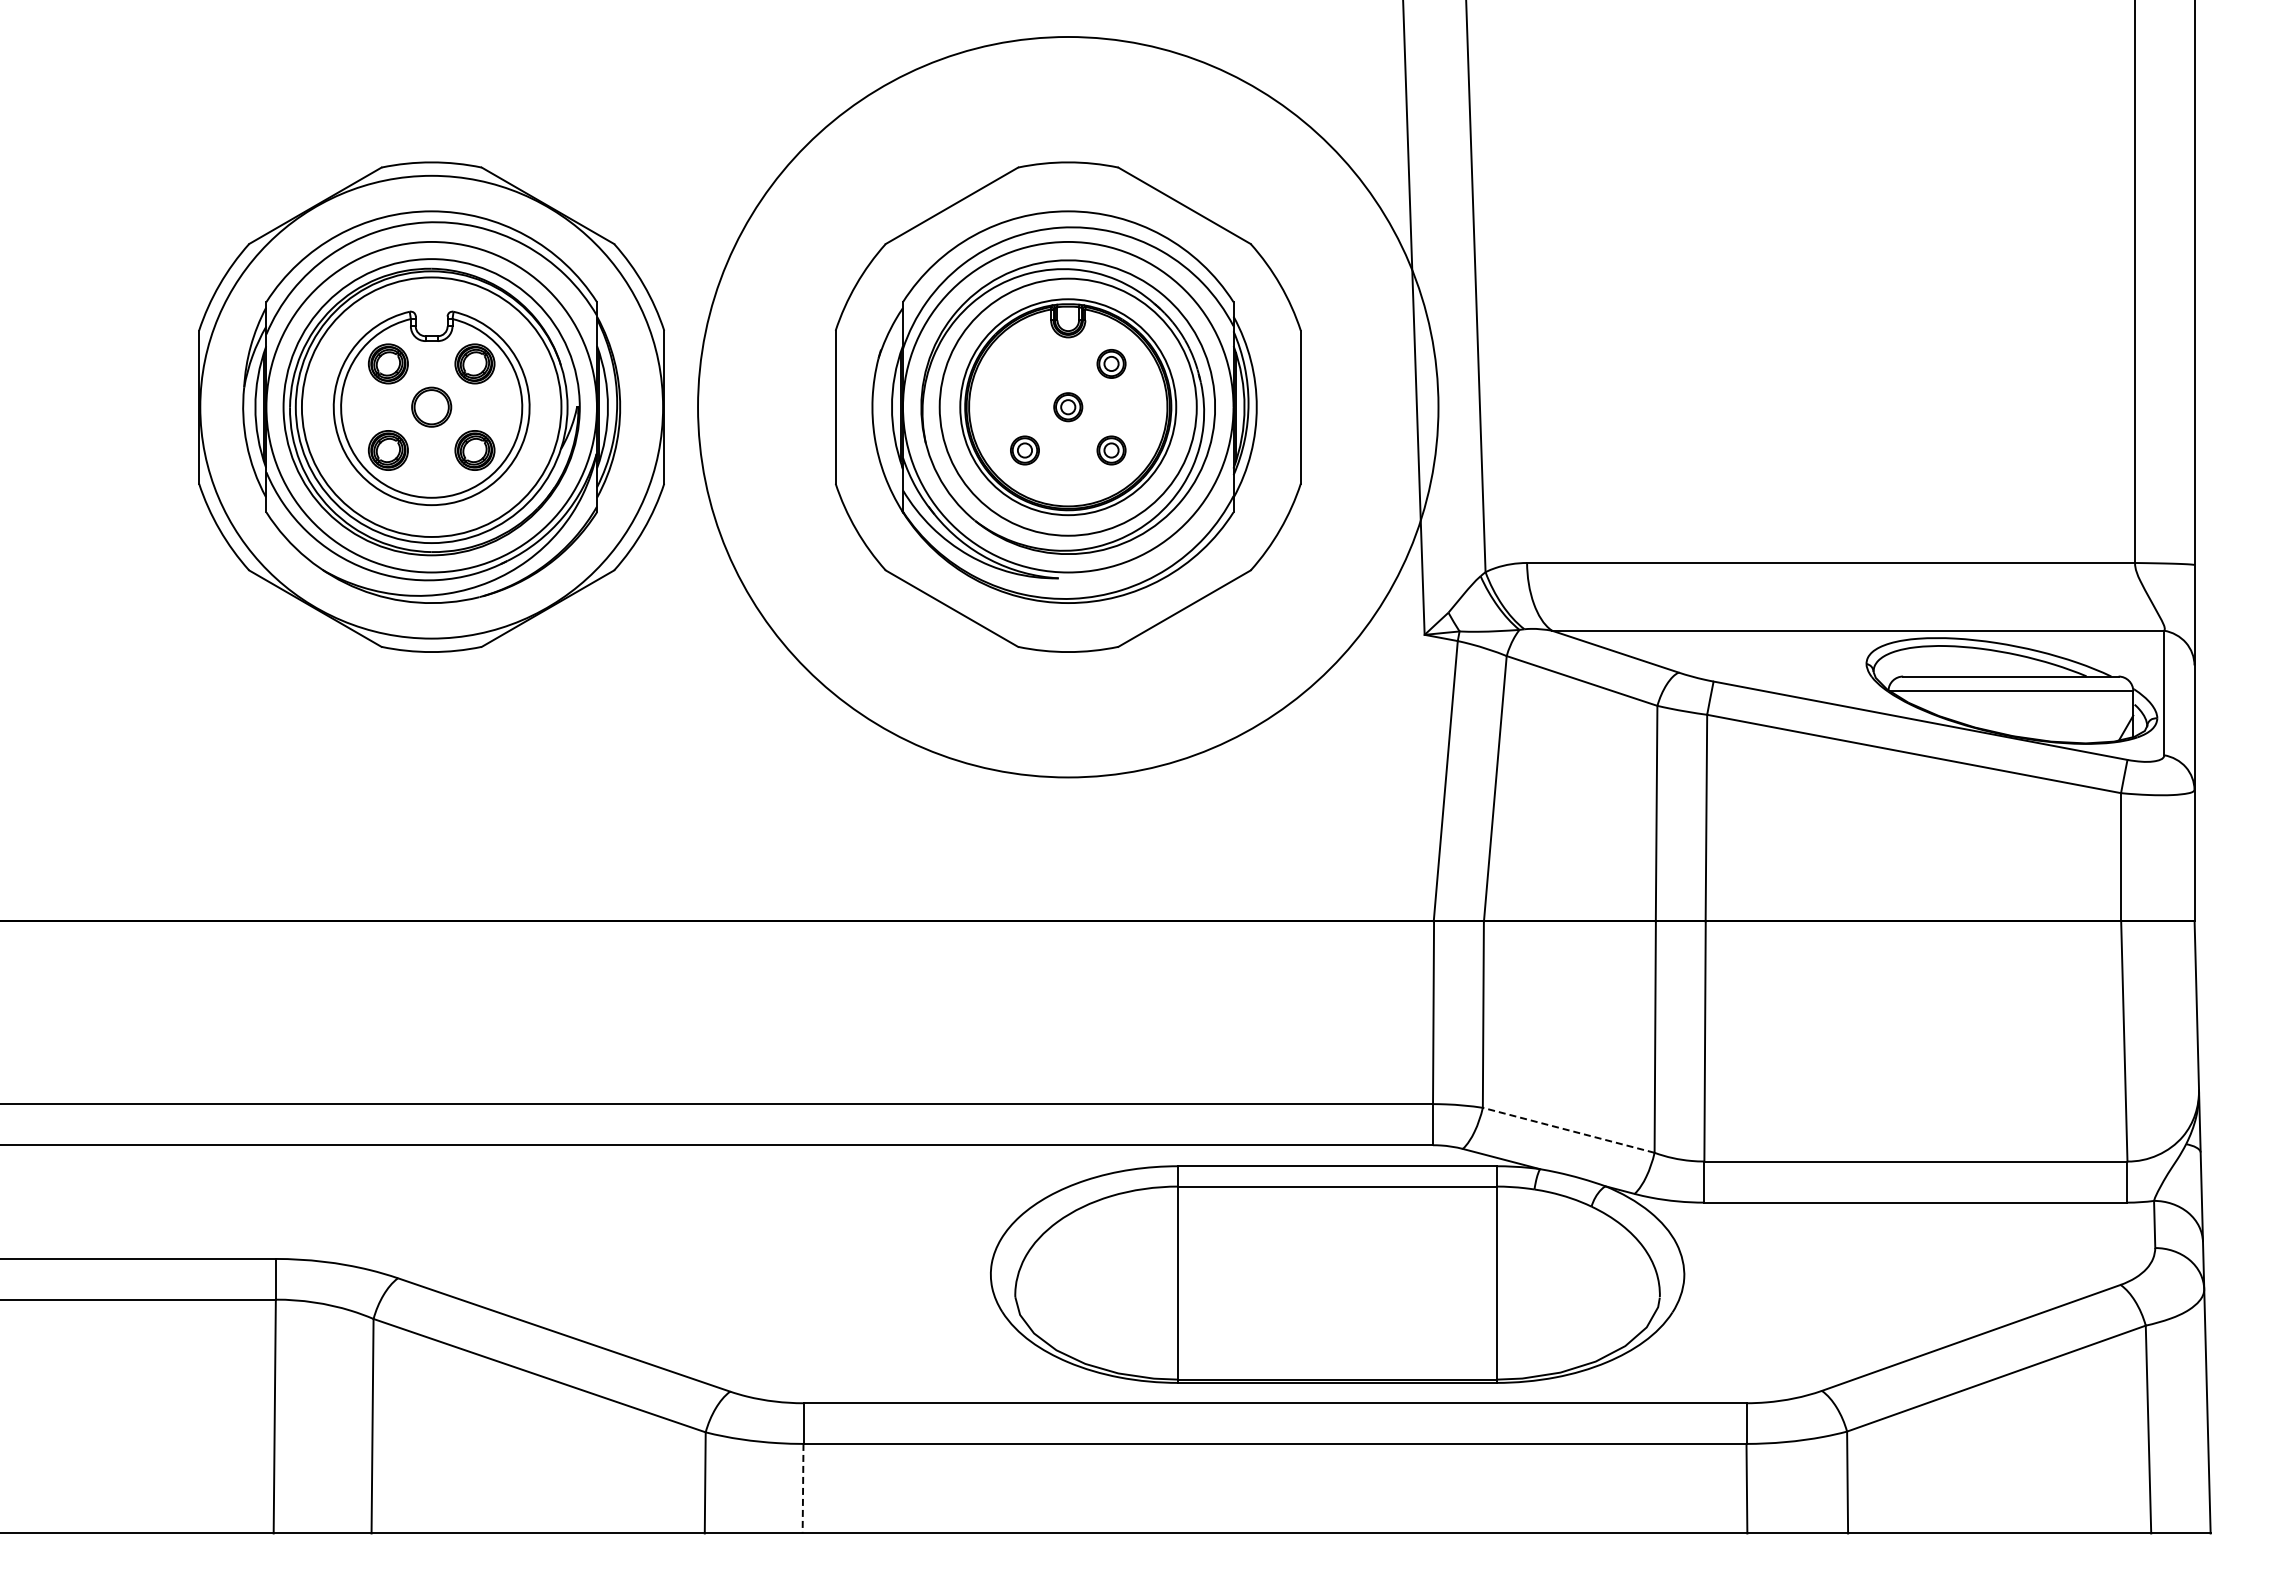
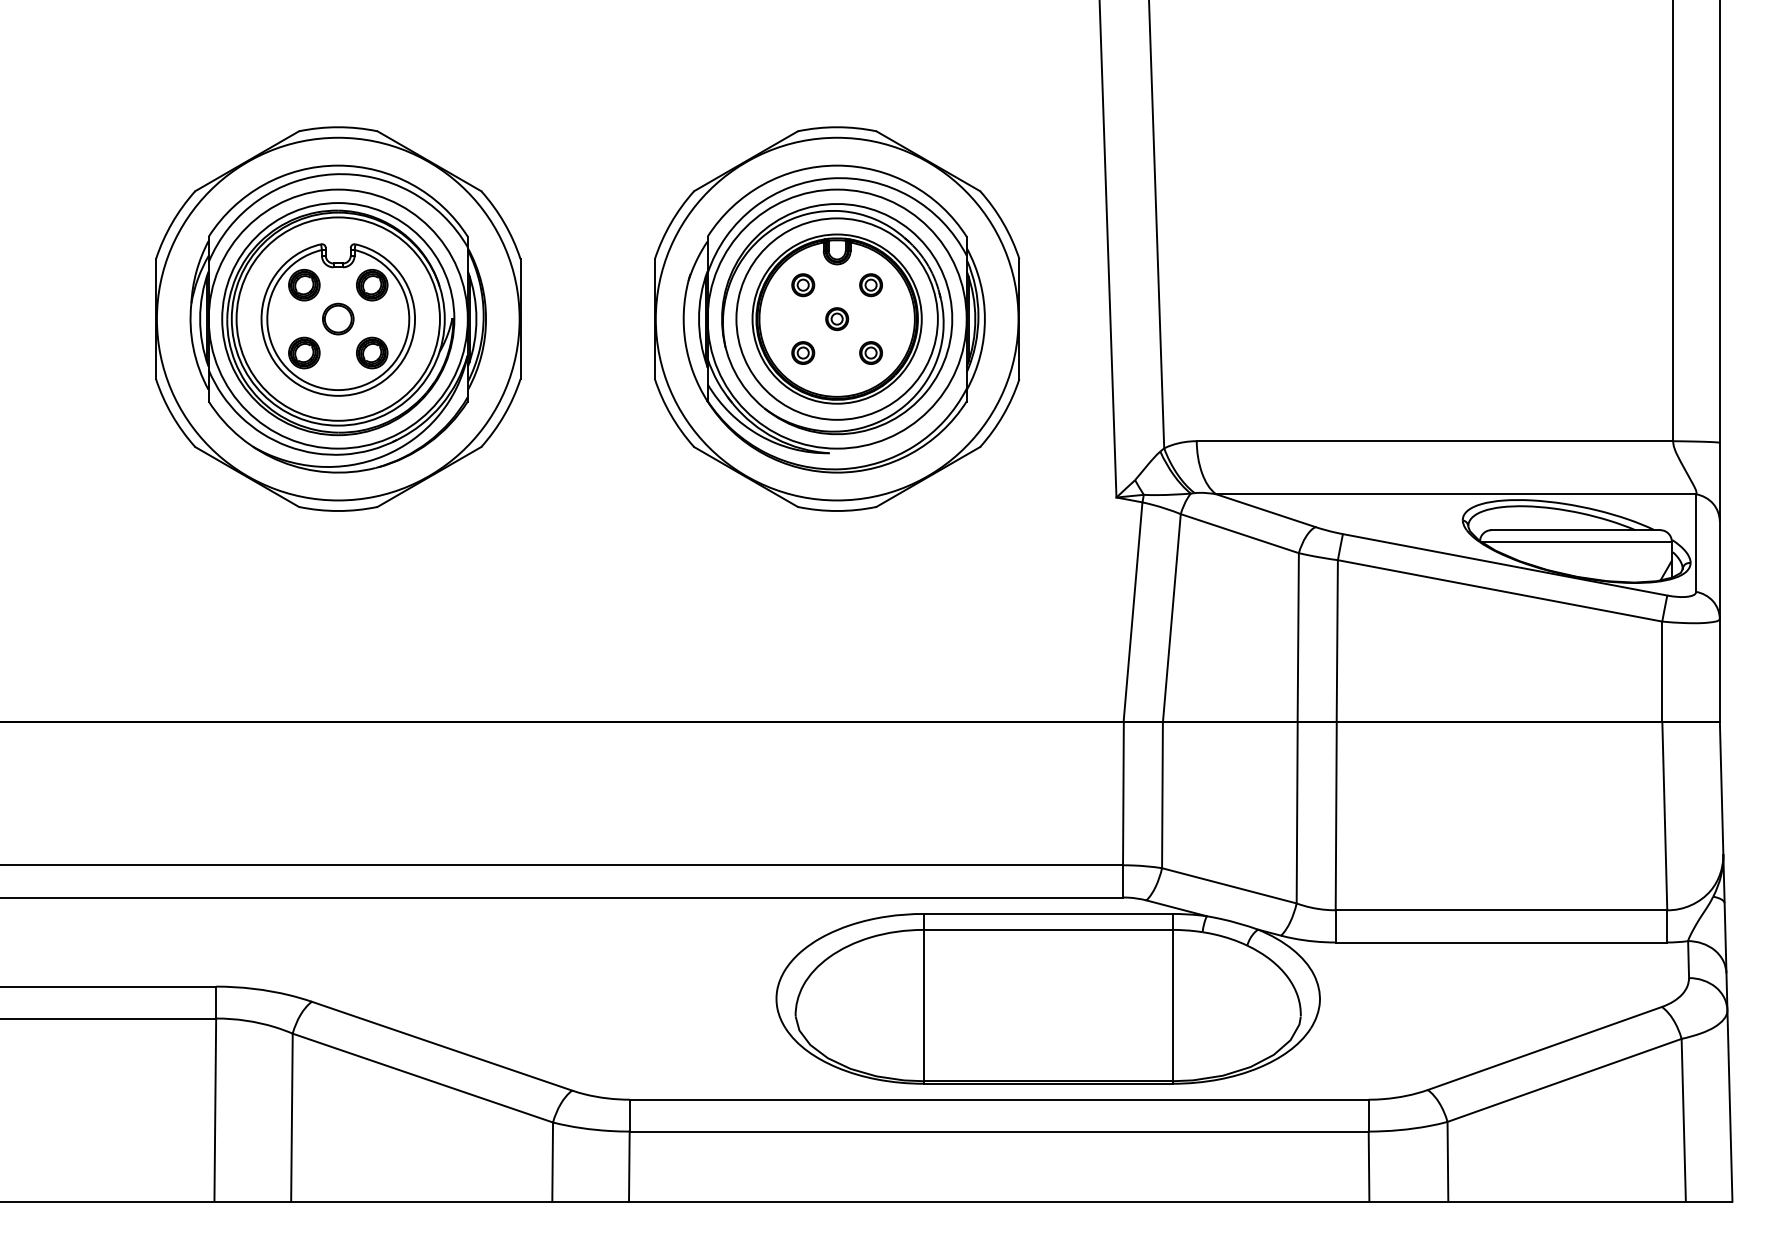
part: (1024, 363) -> (802, 284), added
circle: (1067, 406) -> (836, 318), size x0.62
line: (1568, 1130) -> (1229, 885), dashed -> solid
line: (803, 1488) -> (629, 1166), dashed -> solid

